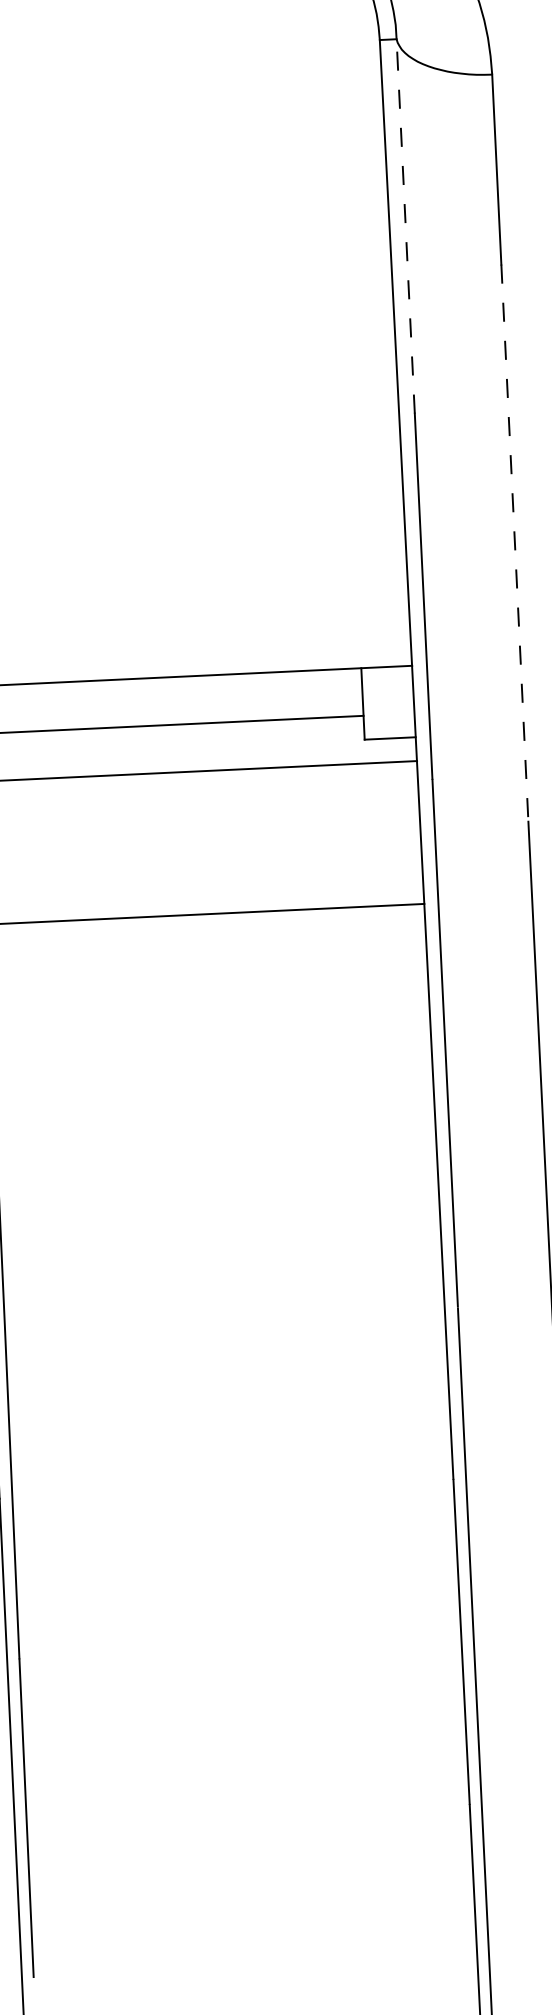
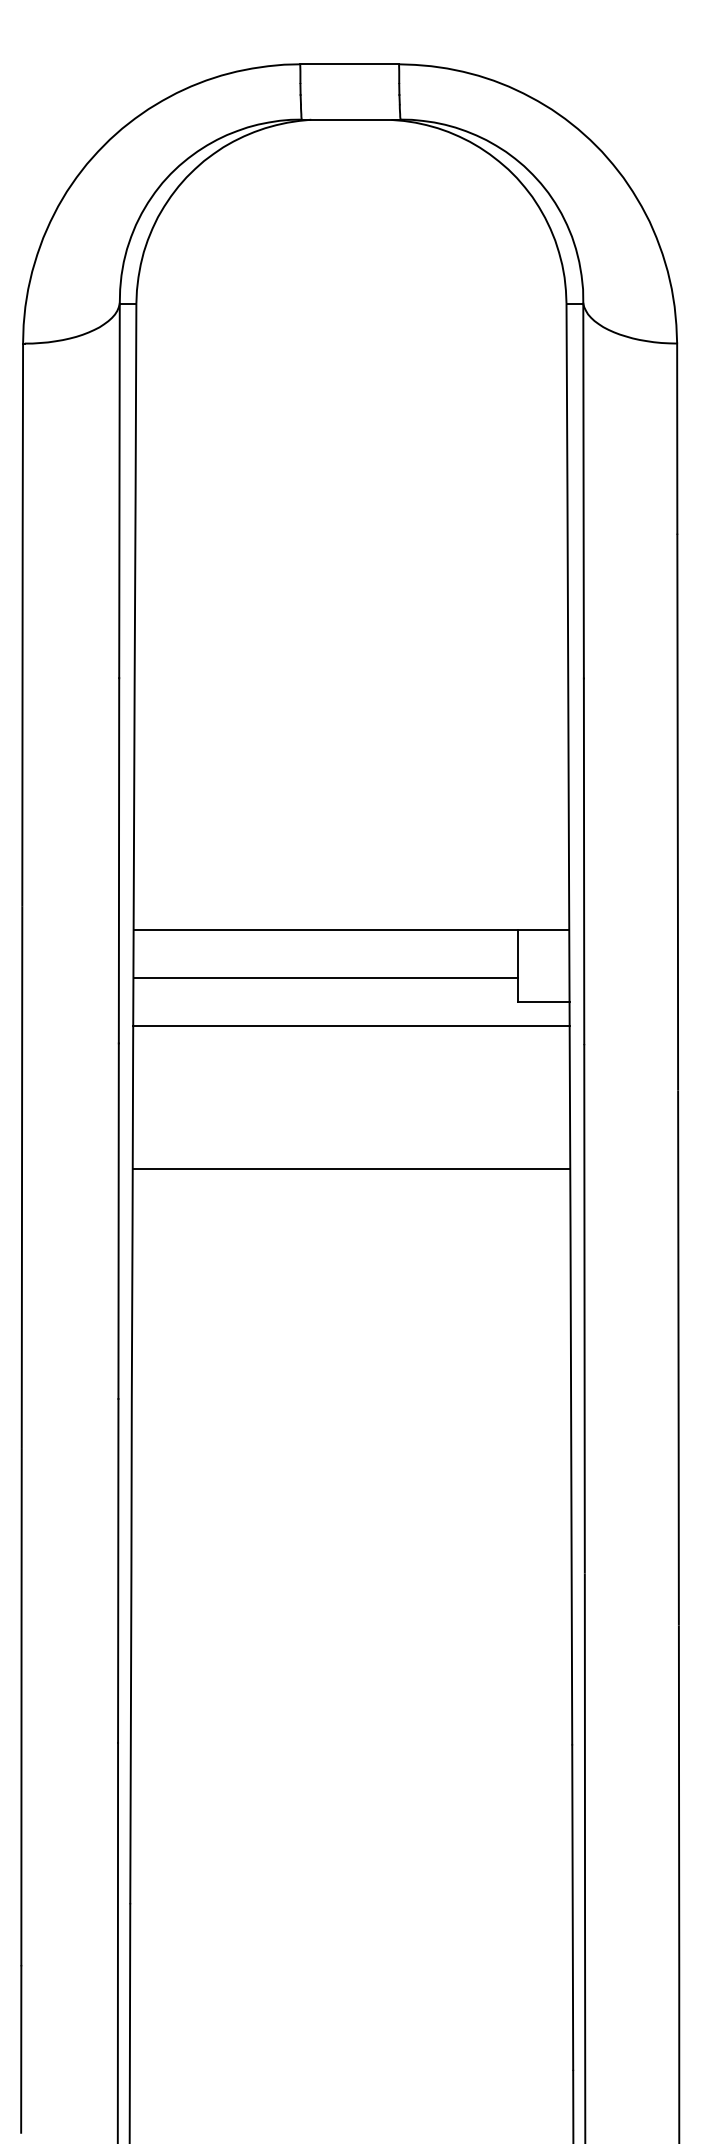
line: (405, 225) -> (583, 490), dashed -> solid
line: (514, 544) -> (677, 813), dashed -> solid

